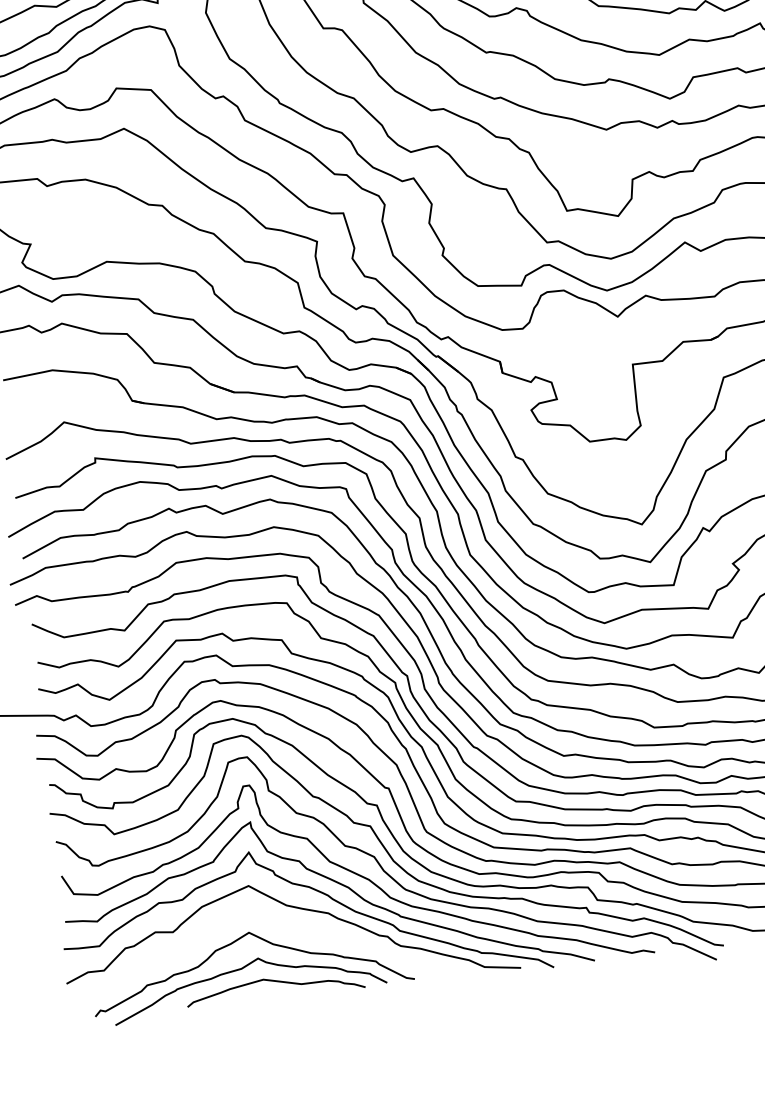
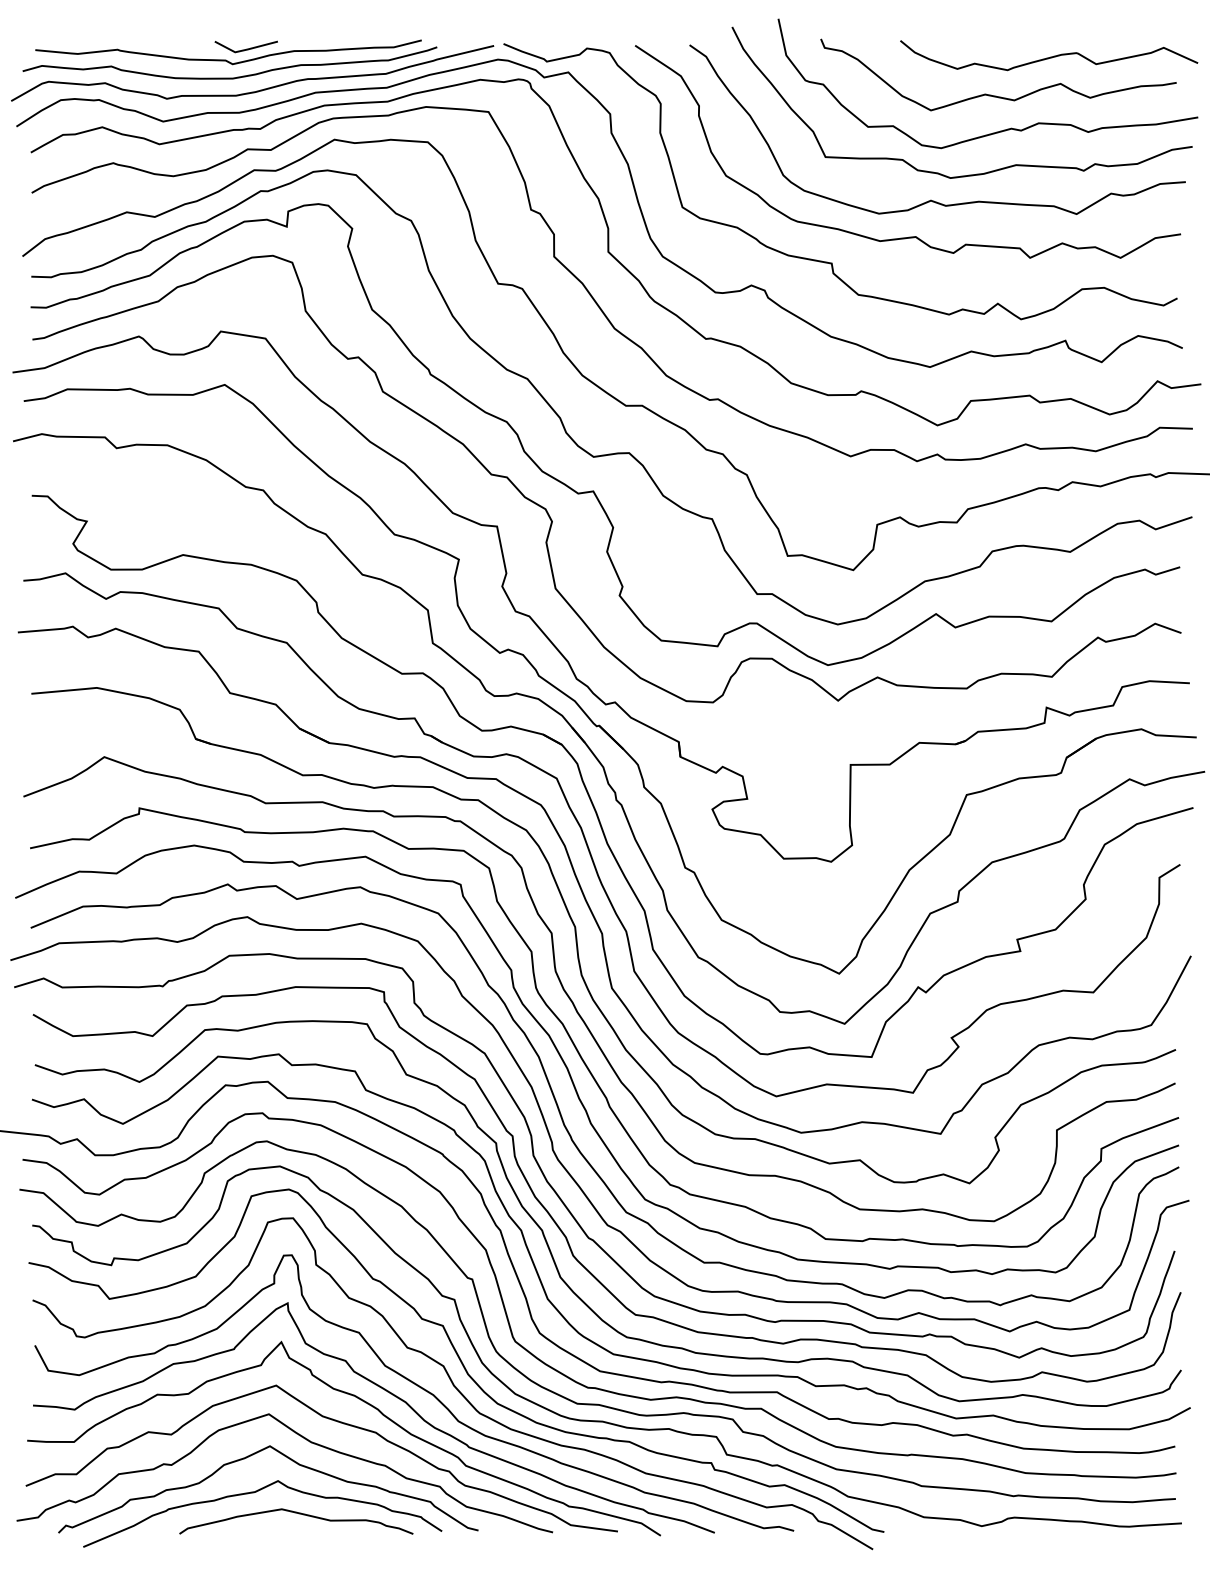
curve: (274, 924) -> (304, 1439), added

